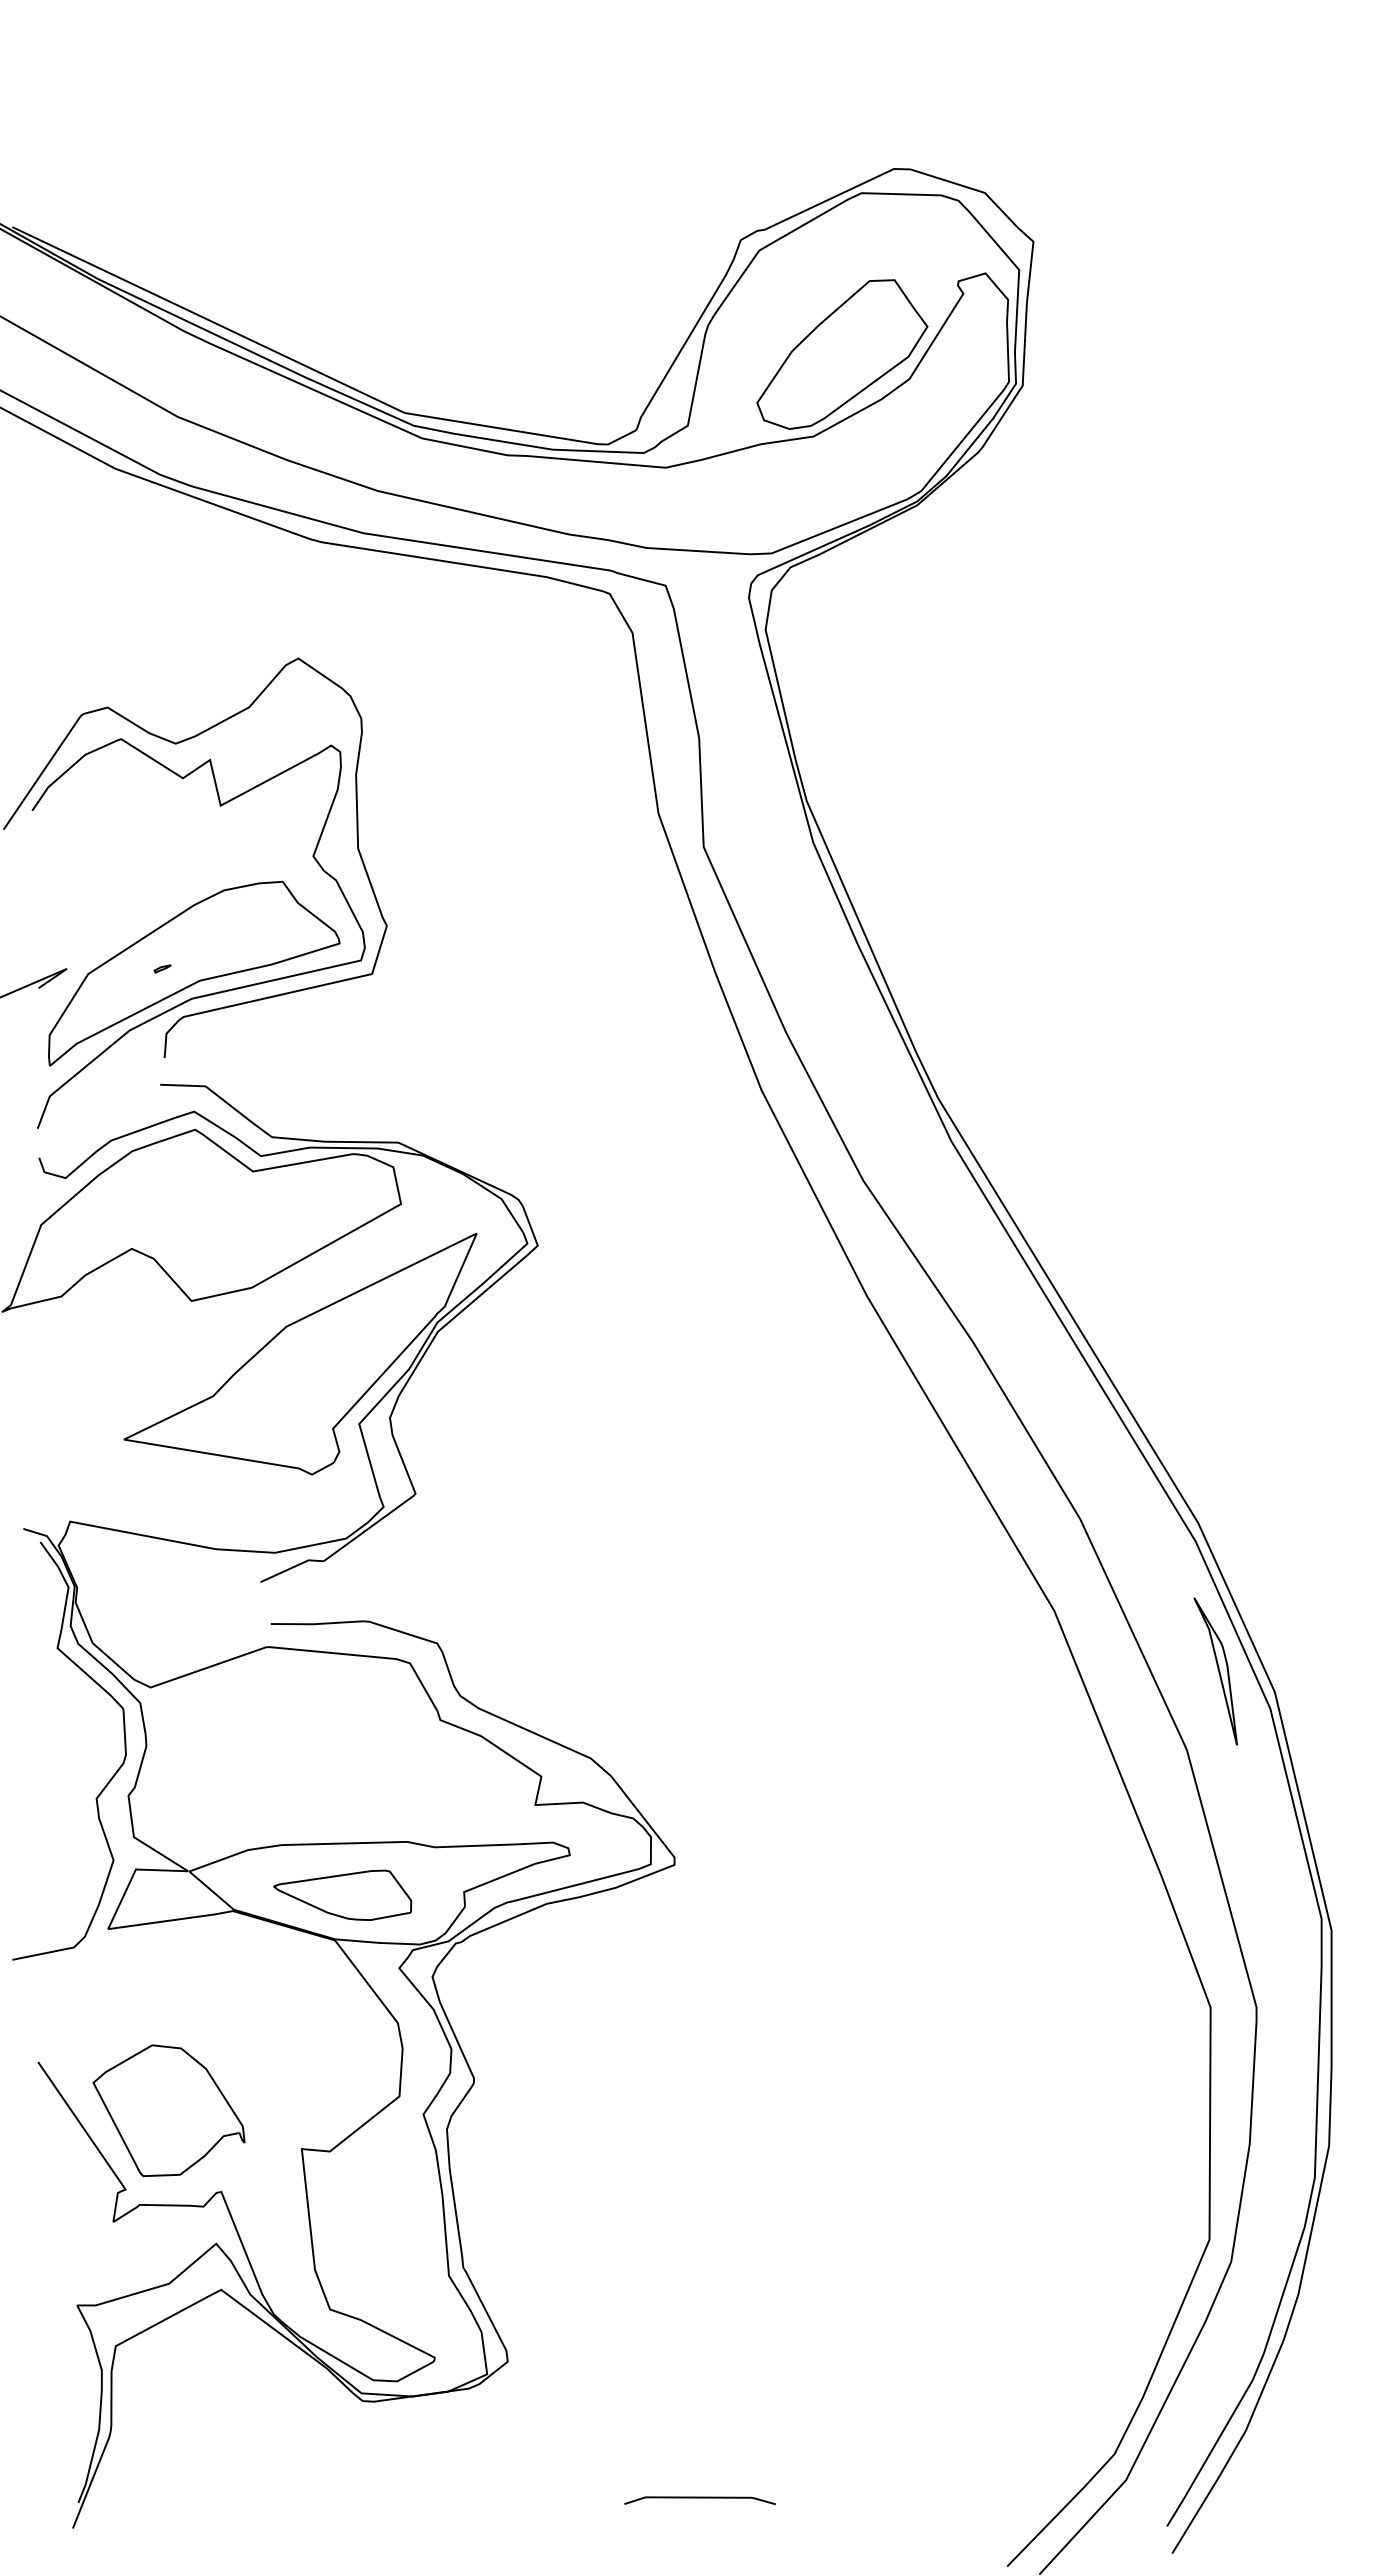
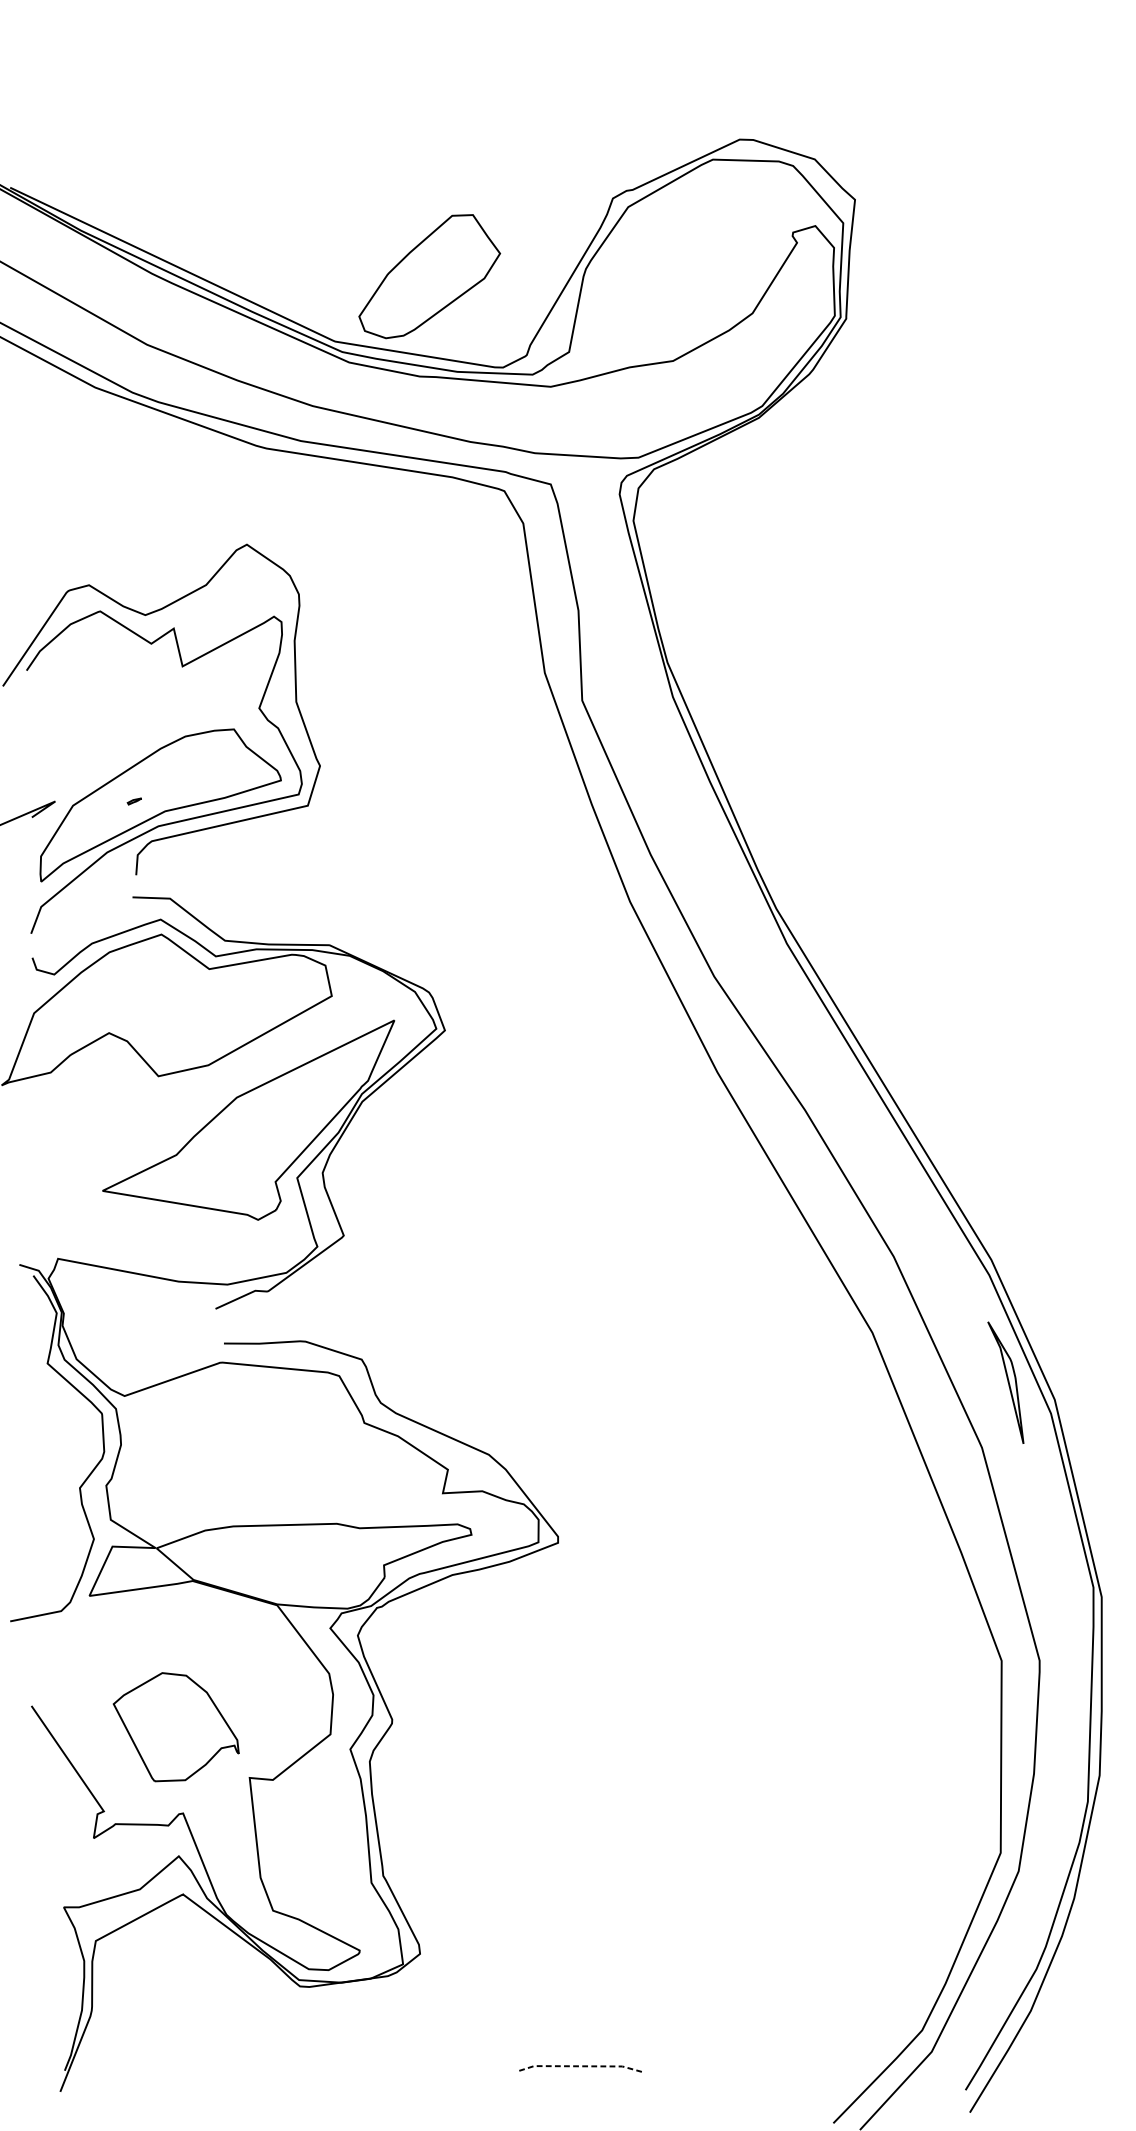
part: (842, 354) -> (429, 276), moved
part: (342, 1894) -> (283, 1567), removed
part: (168, 2110) -> (175, 1727), moved
line: (699, 2497) -> (578, 2066), solid -> dashed

